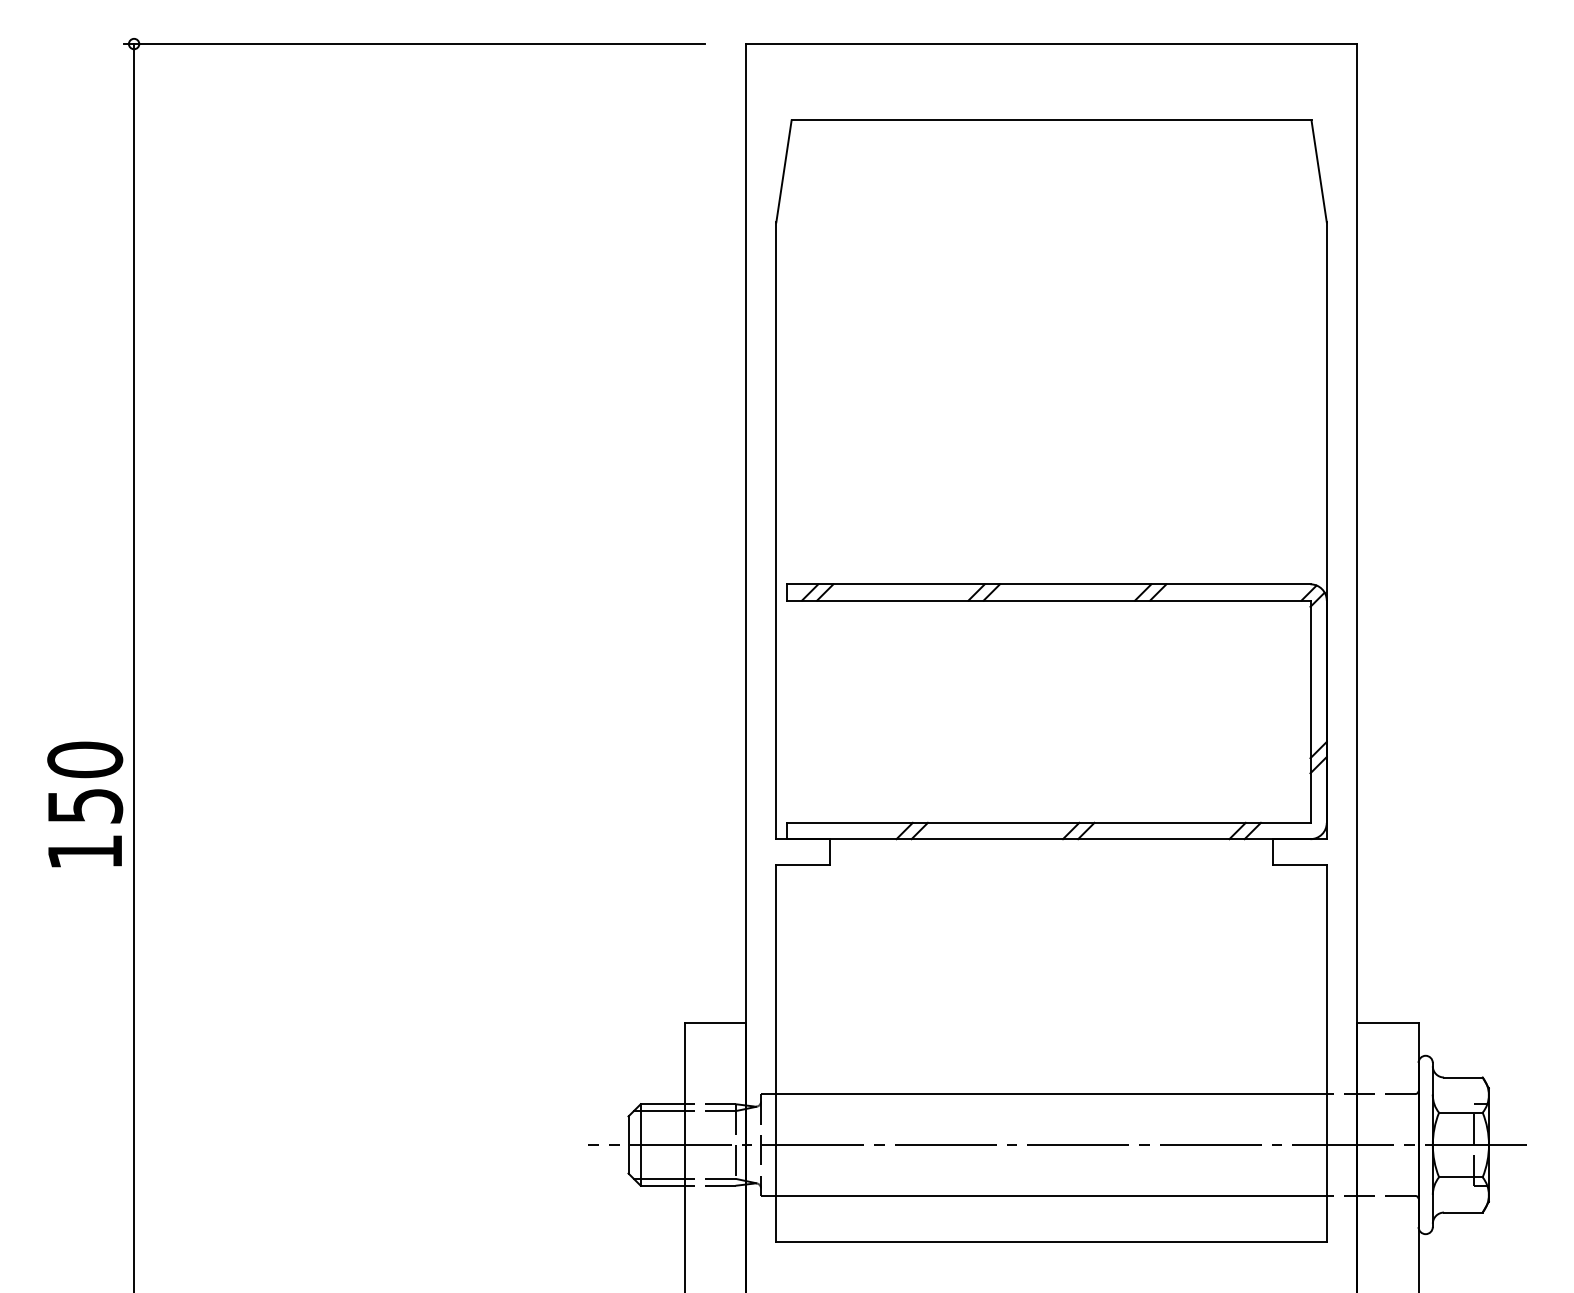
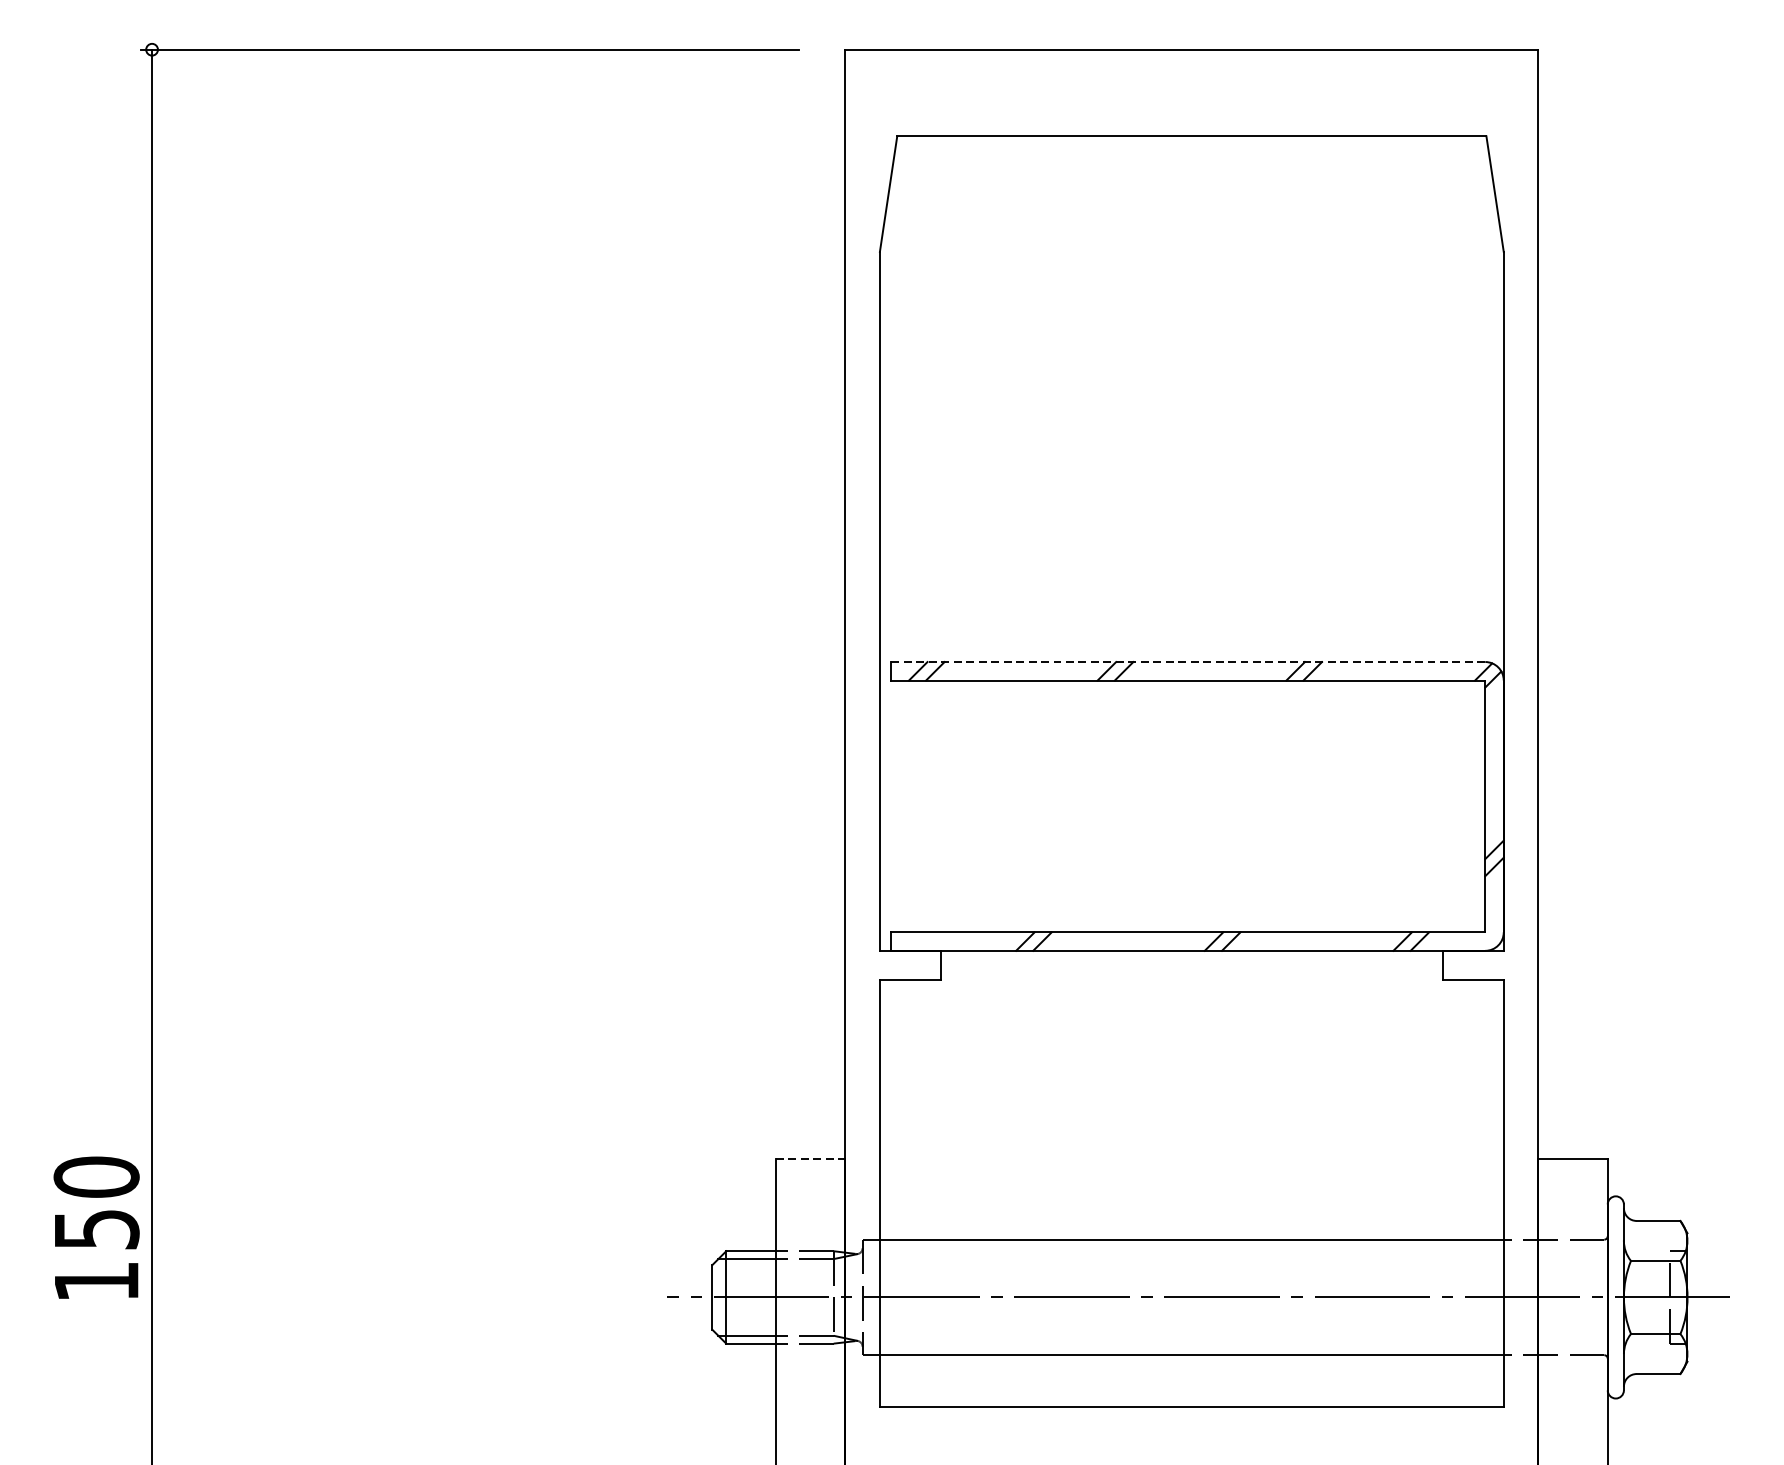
line: (1048, 584) -> (1188, 662), solid -> dashed
text: (85, 804) -> (96, 1227), moved
line: (715, 1022) -> (810, 1158), solid -> dashed

